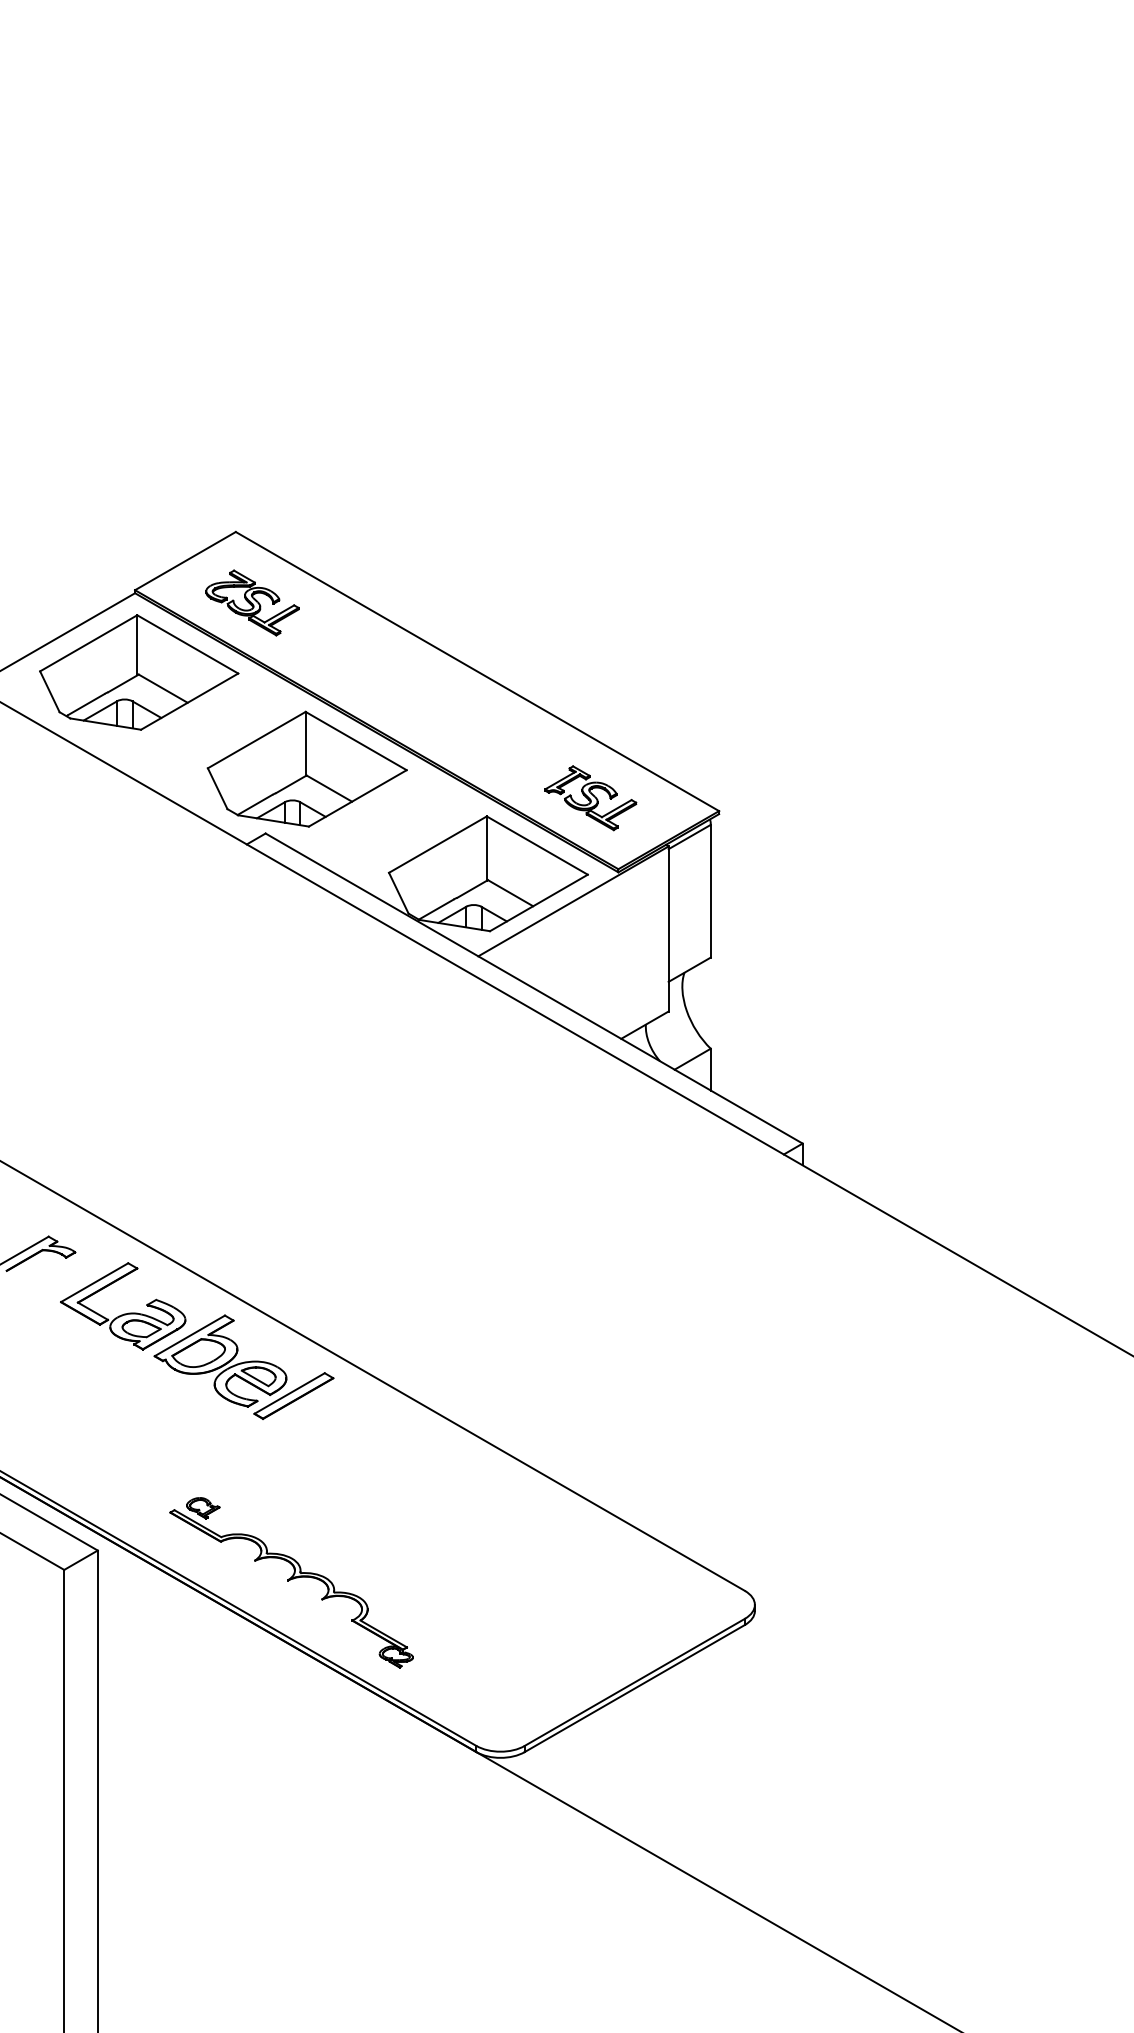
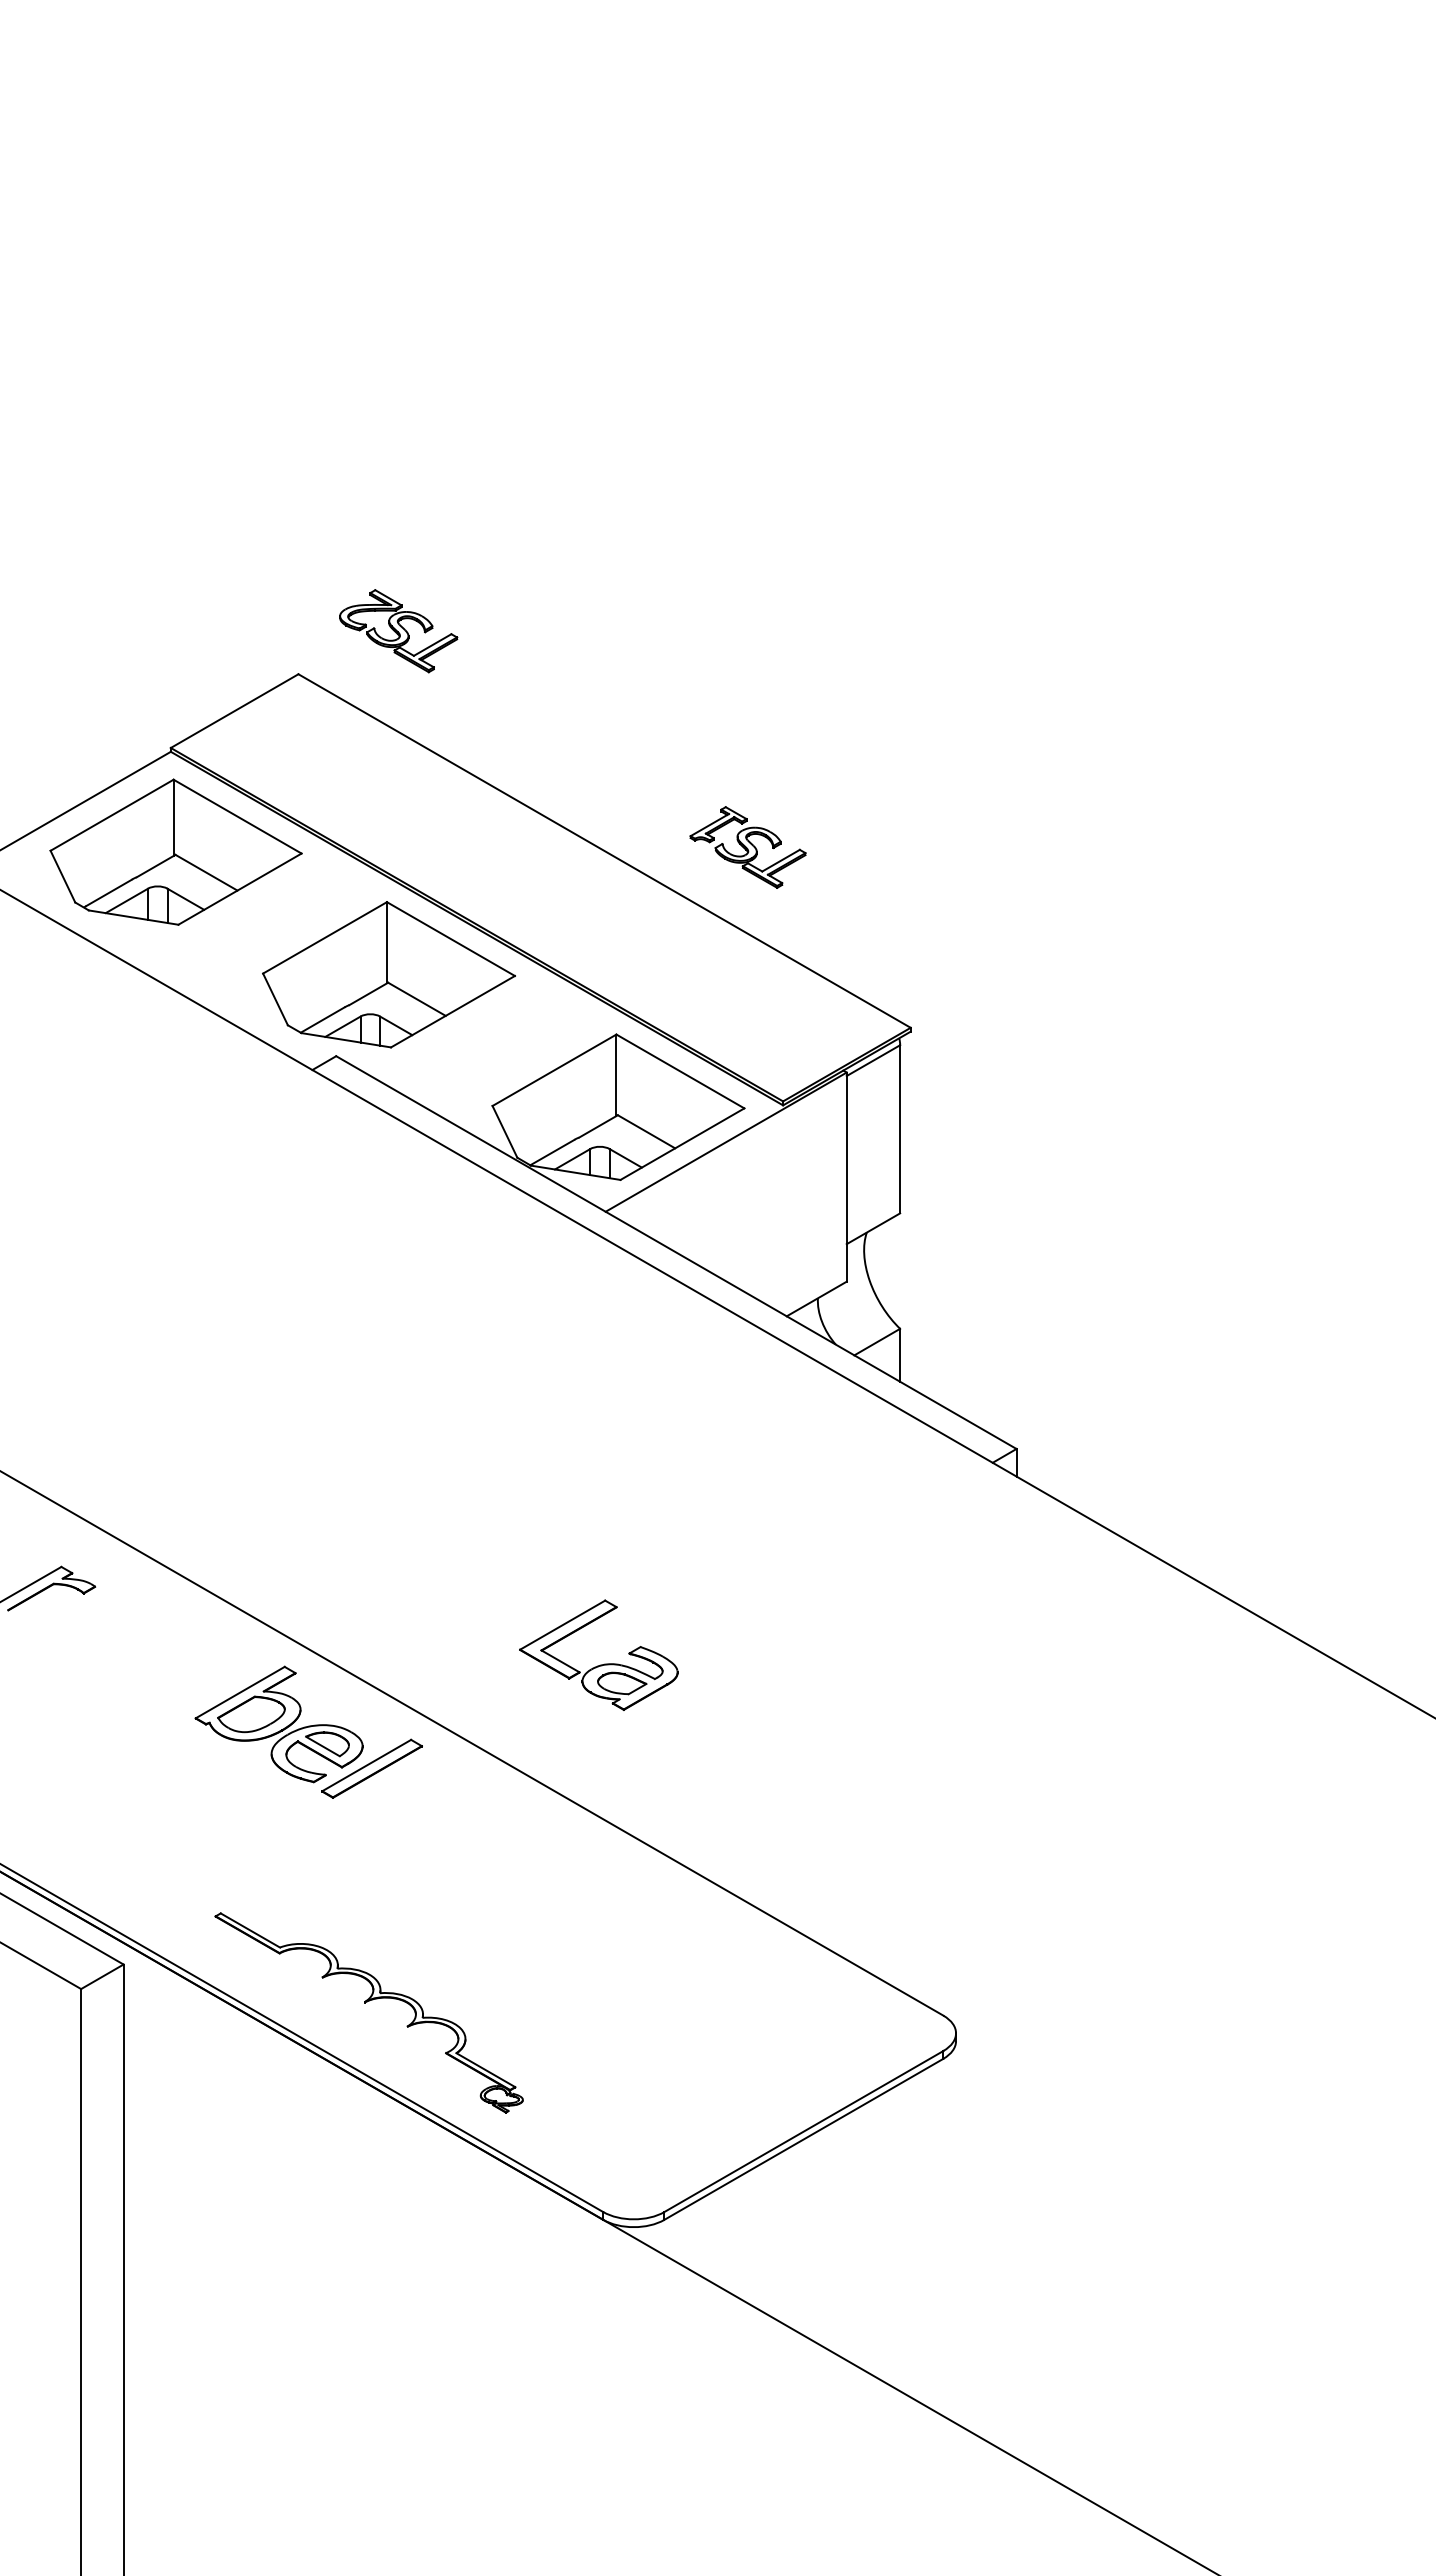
part: (252, 603) -> (398, 631), moved
part: (590, 798) -> (747, 847), moved
part: (124, 1313) -> (600, 1664), moved
part: (202, 1508) -> (256, 1911), removed

